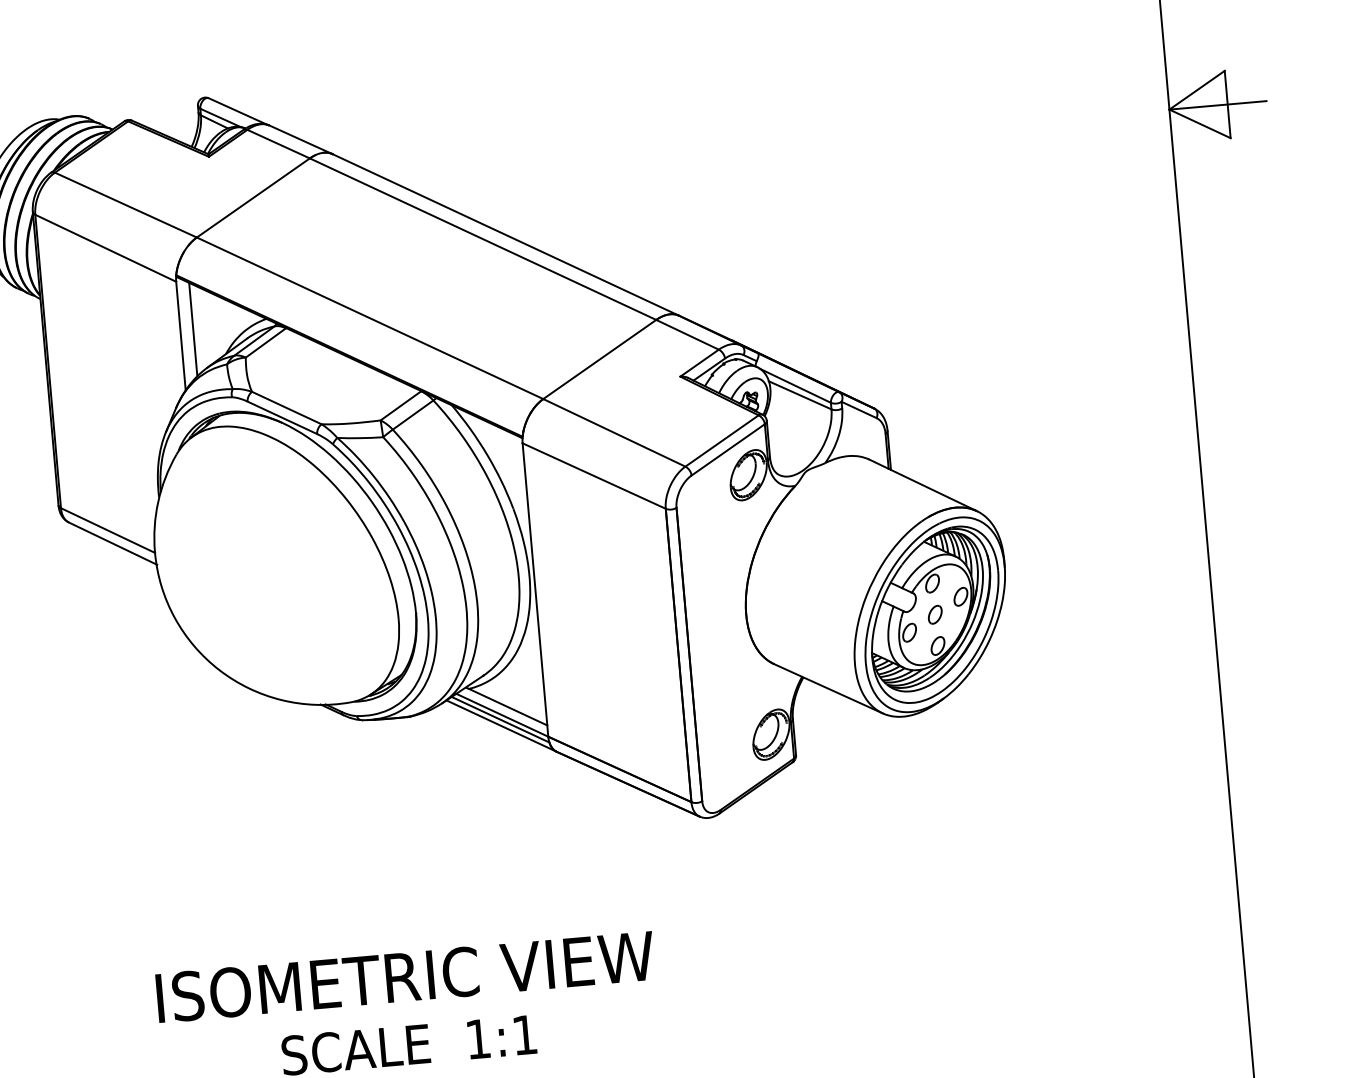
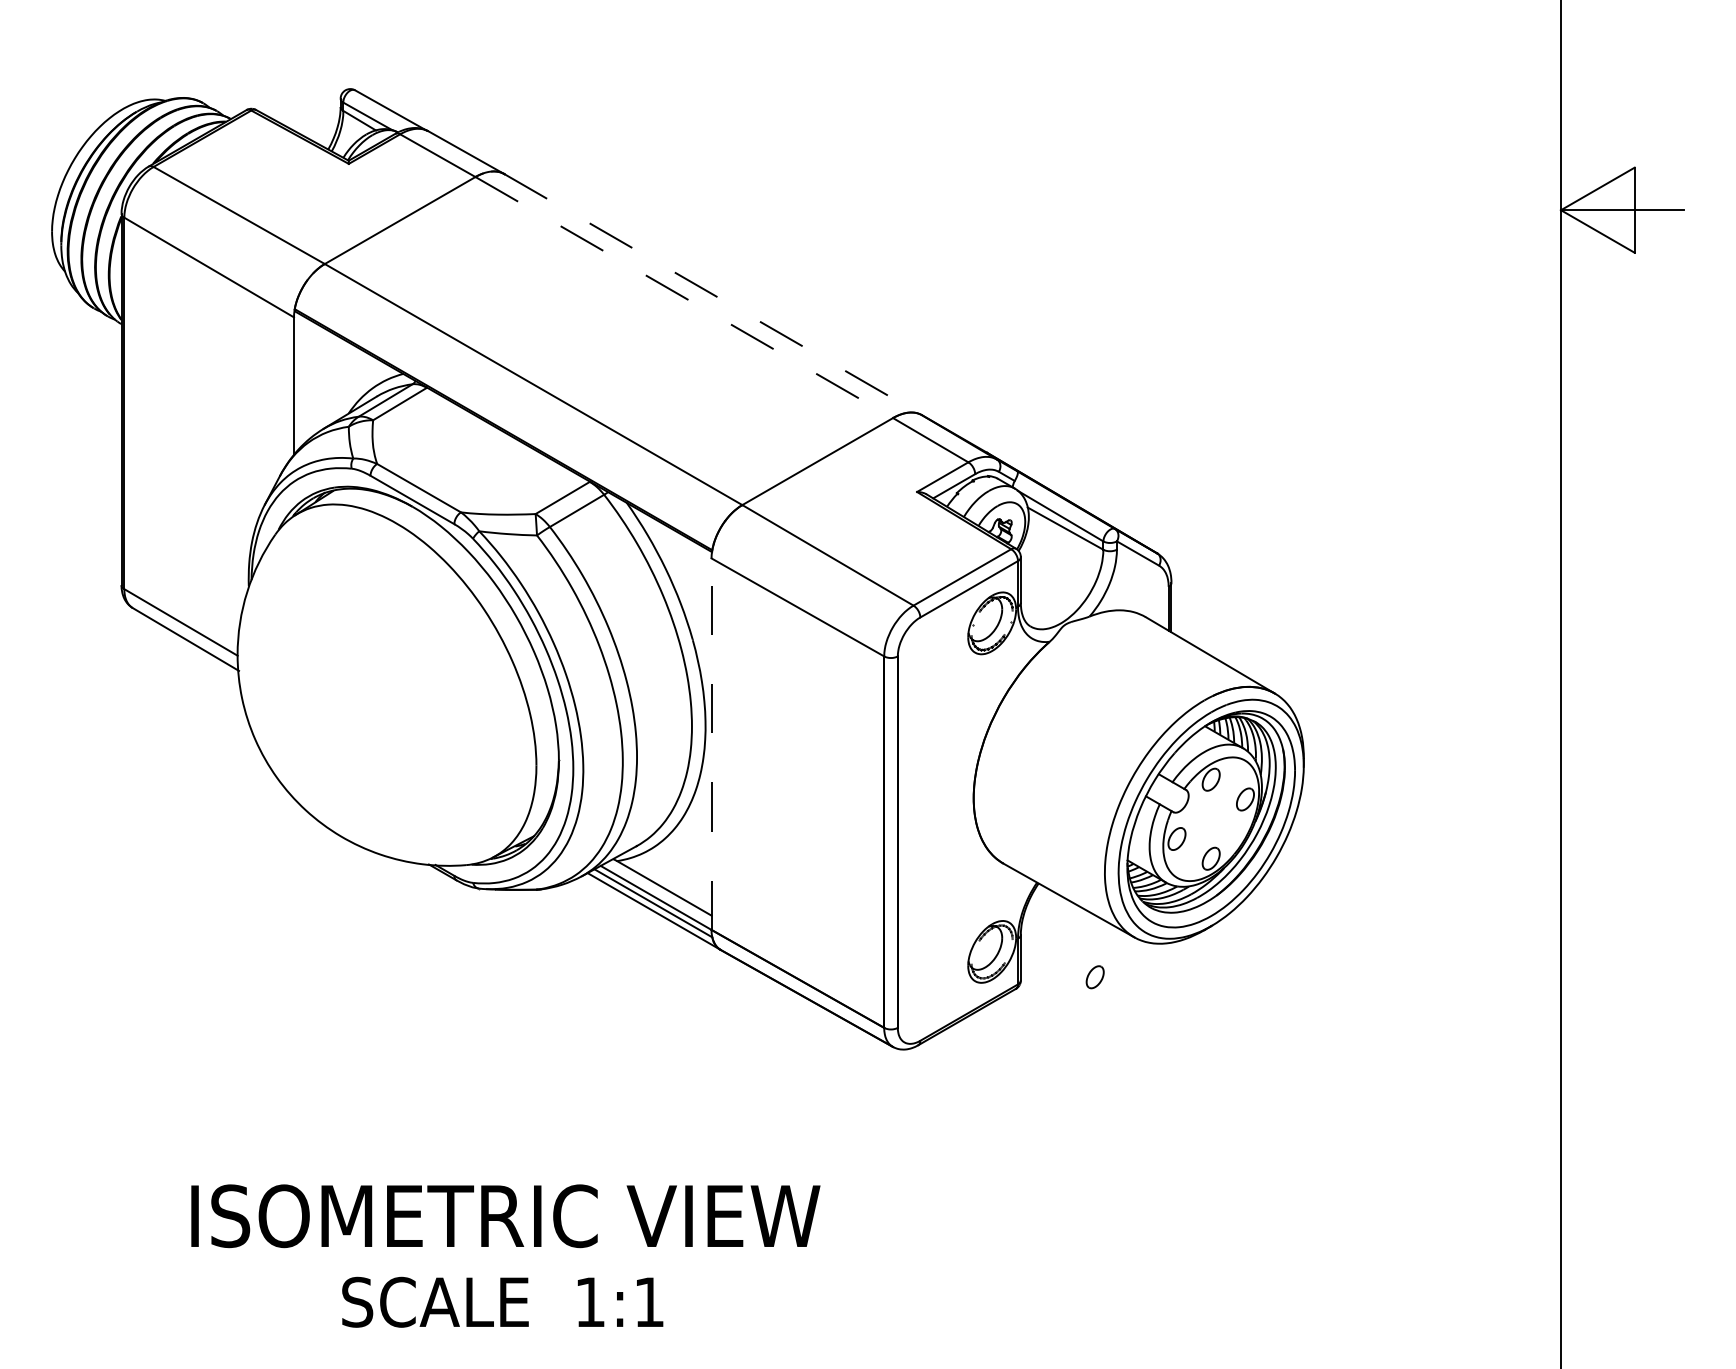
line: (505, 234) -> (713, 294), solid -> dashed
line: (483, 239) -> (684, 297), solid -> dashed
line: (193, 329) -> (310, 379), removed
line: (535, 590) -> (711, 744), solid -> dashed
part: (934, 615) -> (1094, 977), moved

